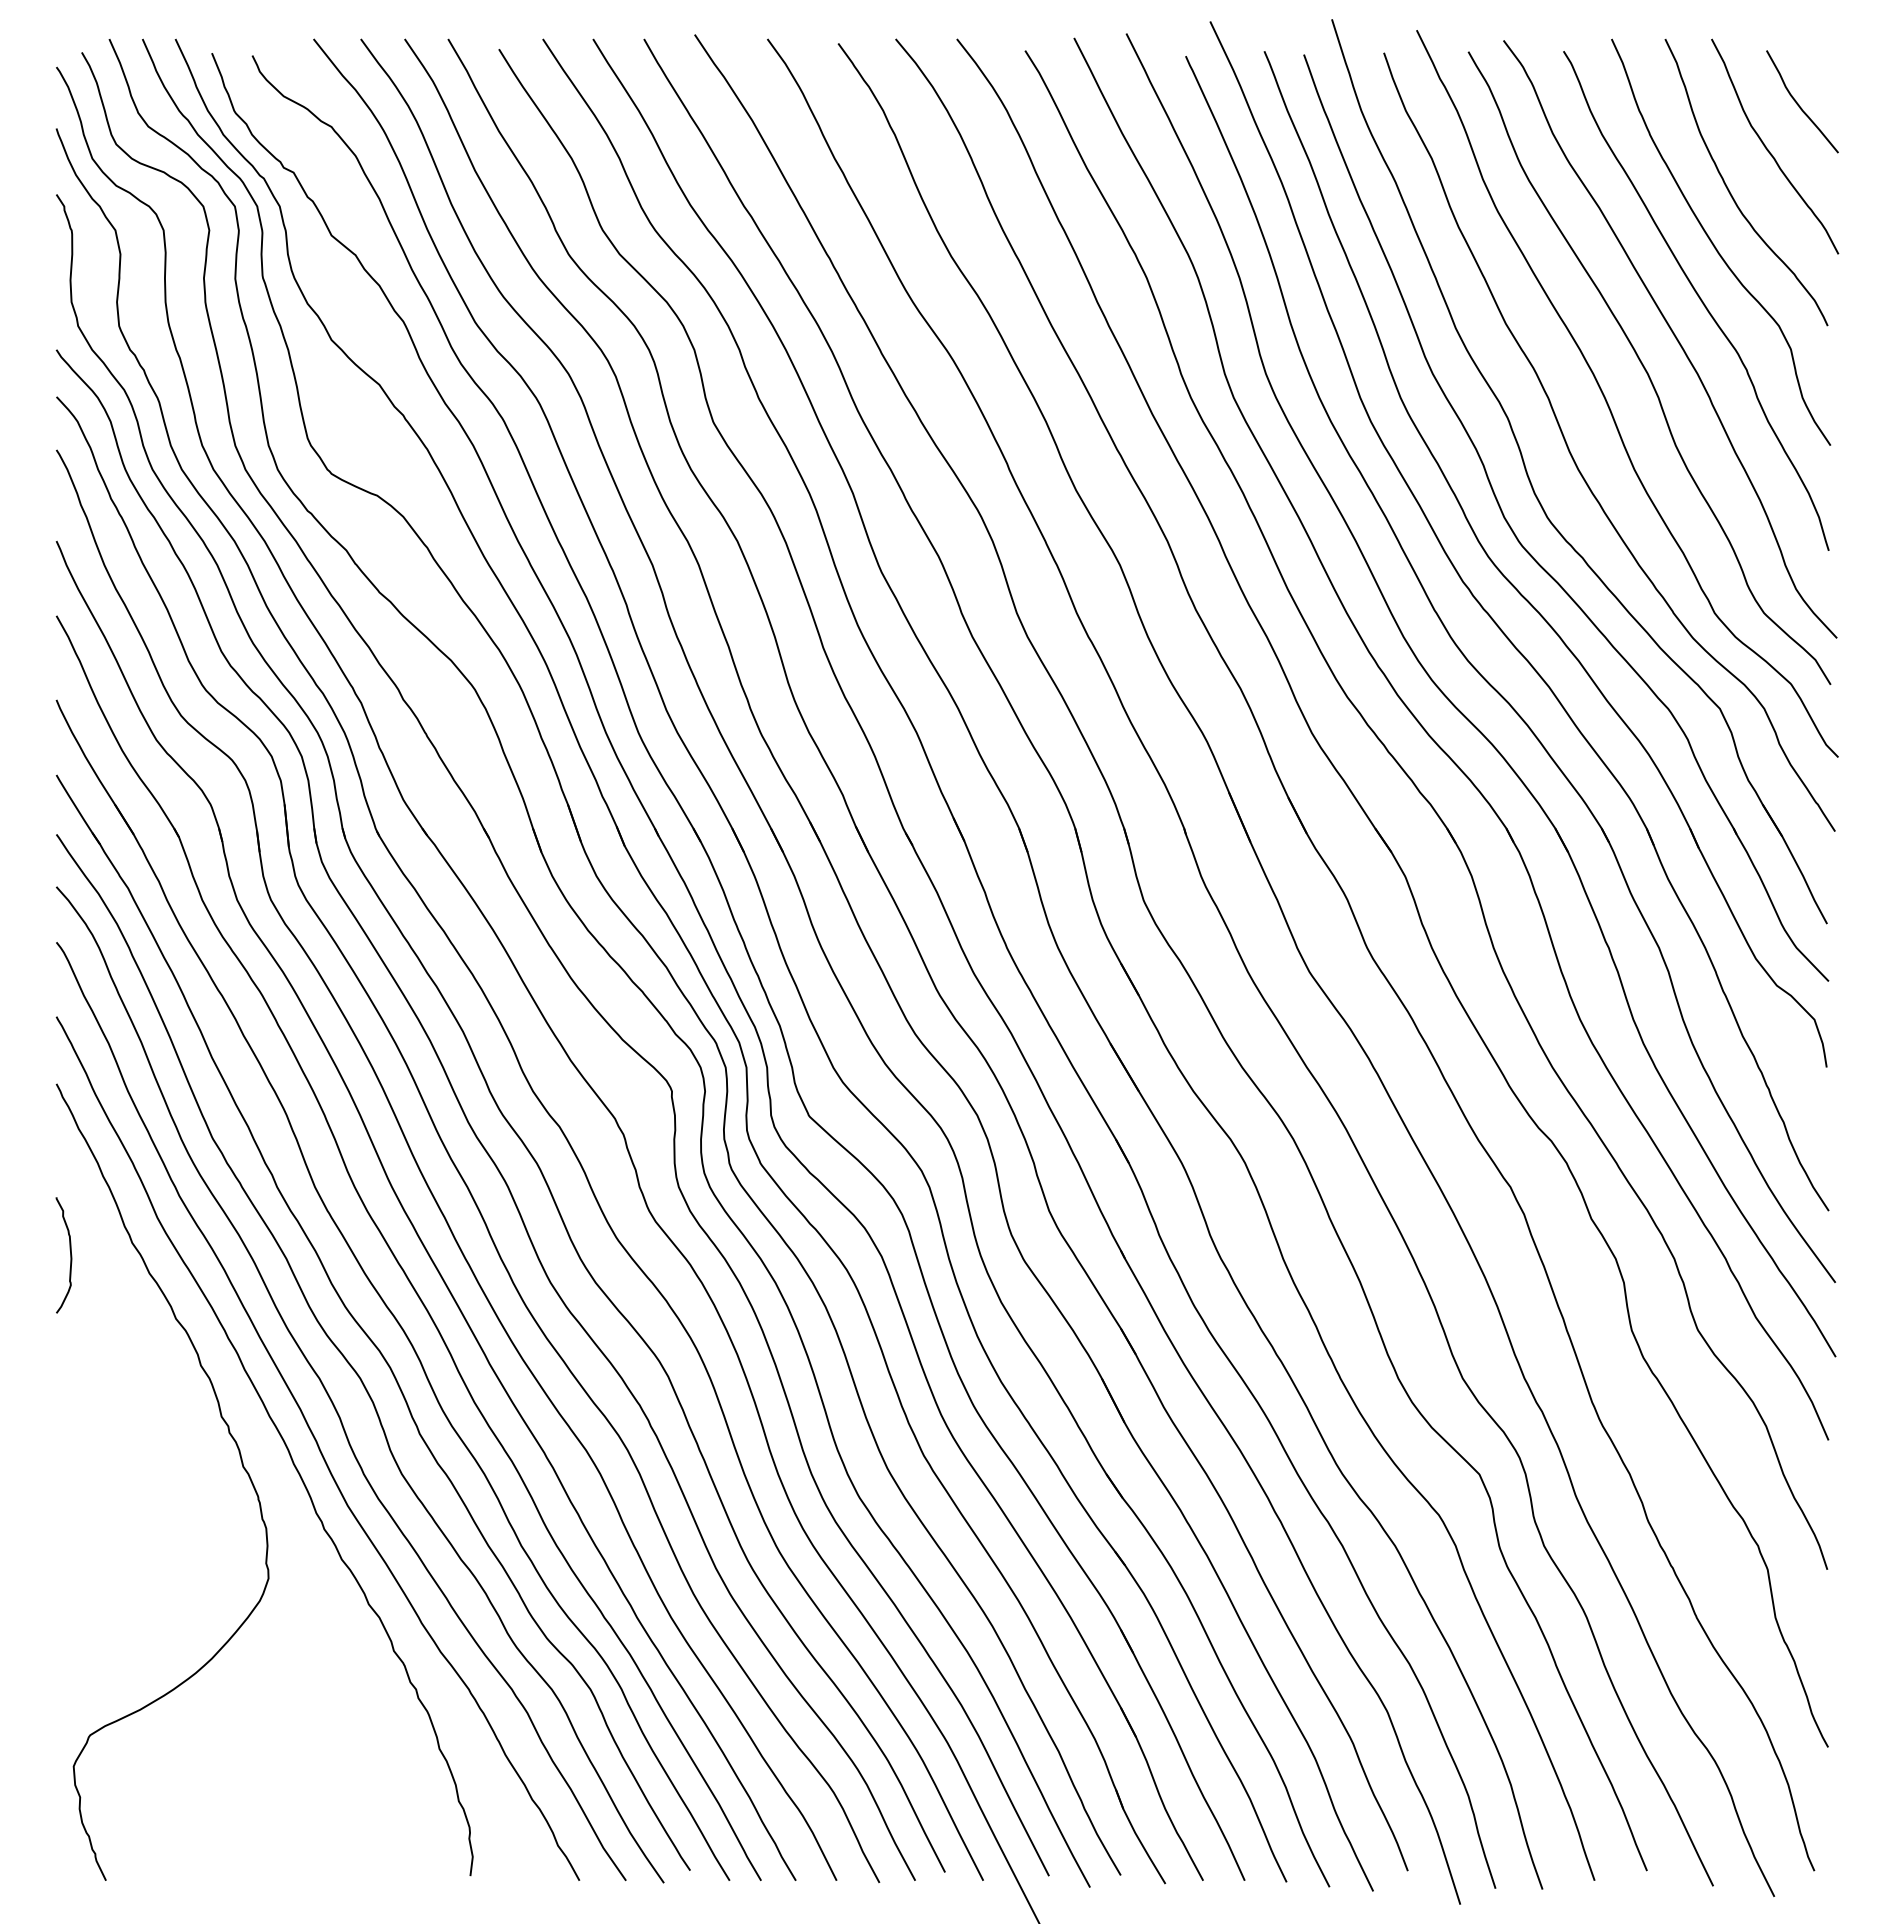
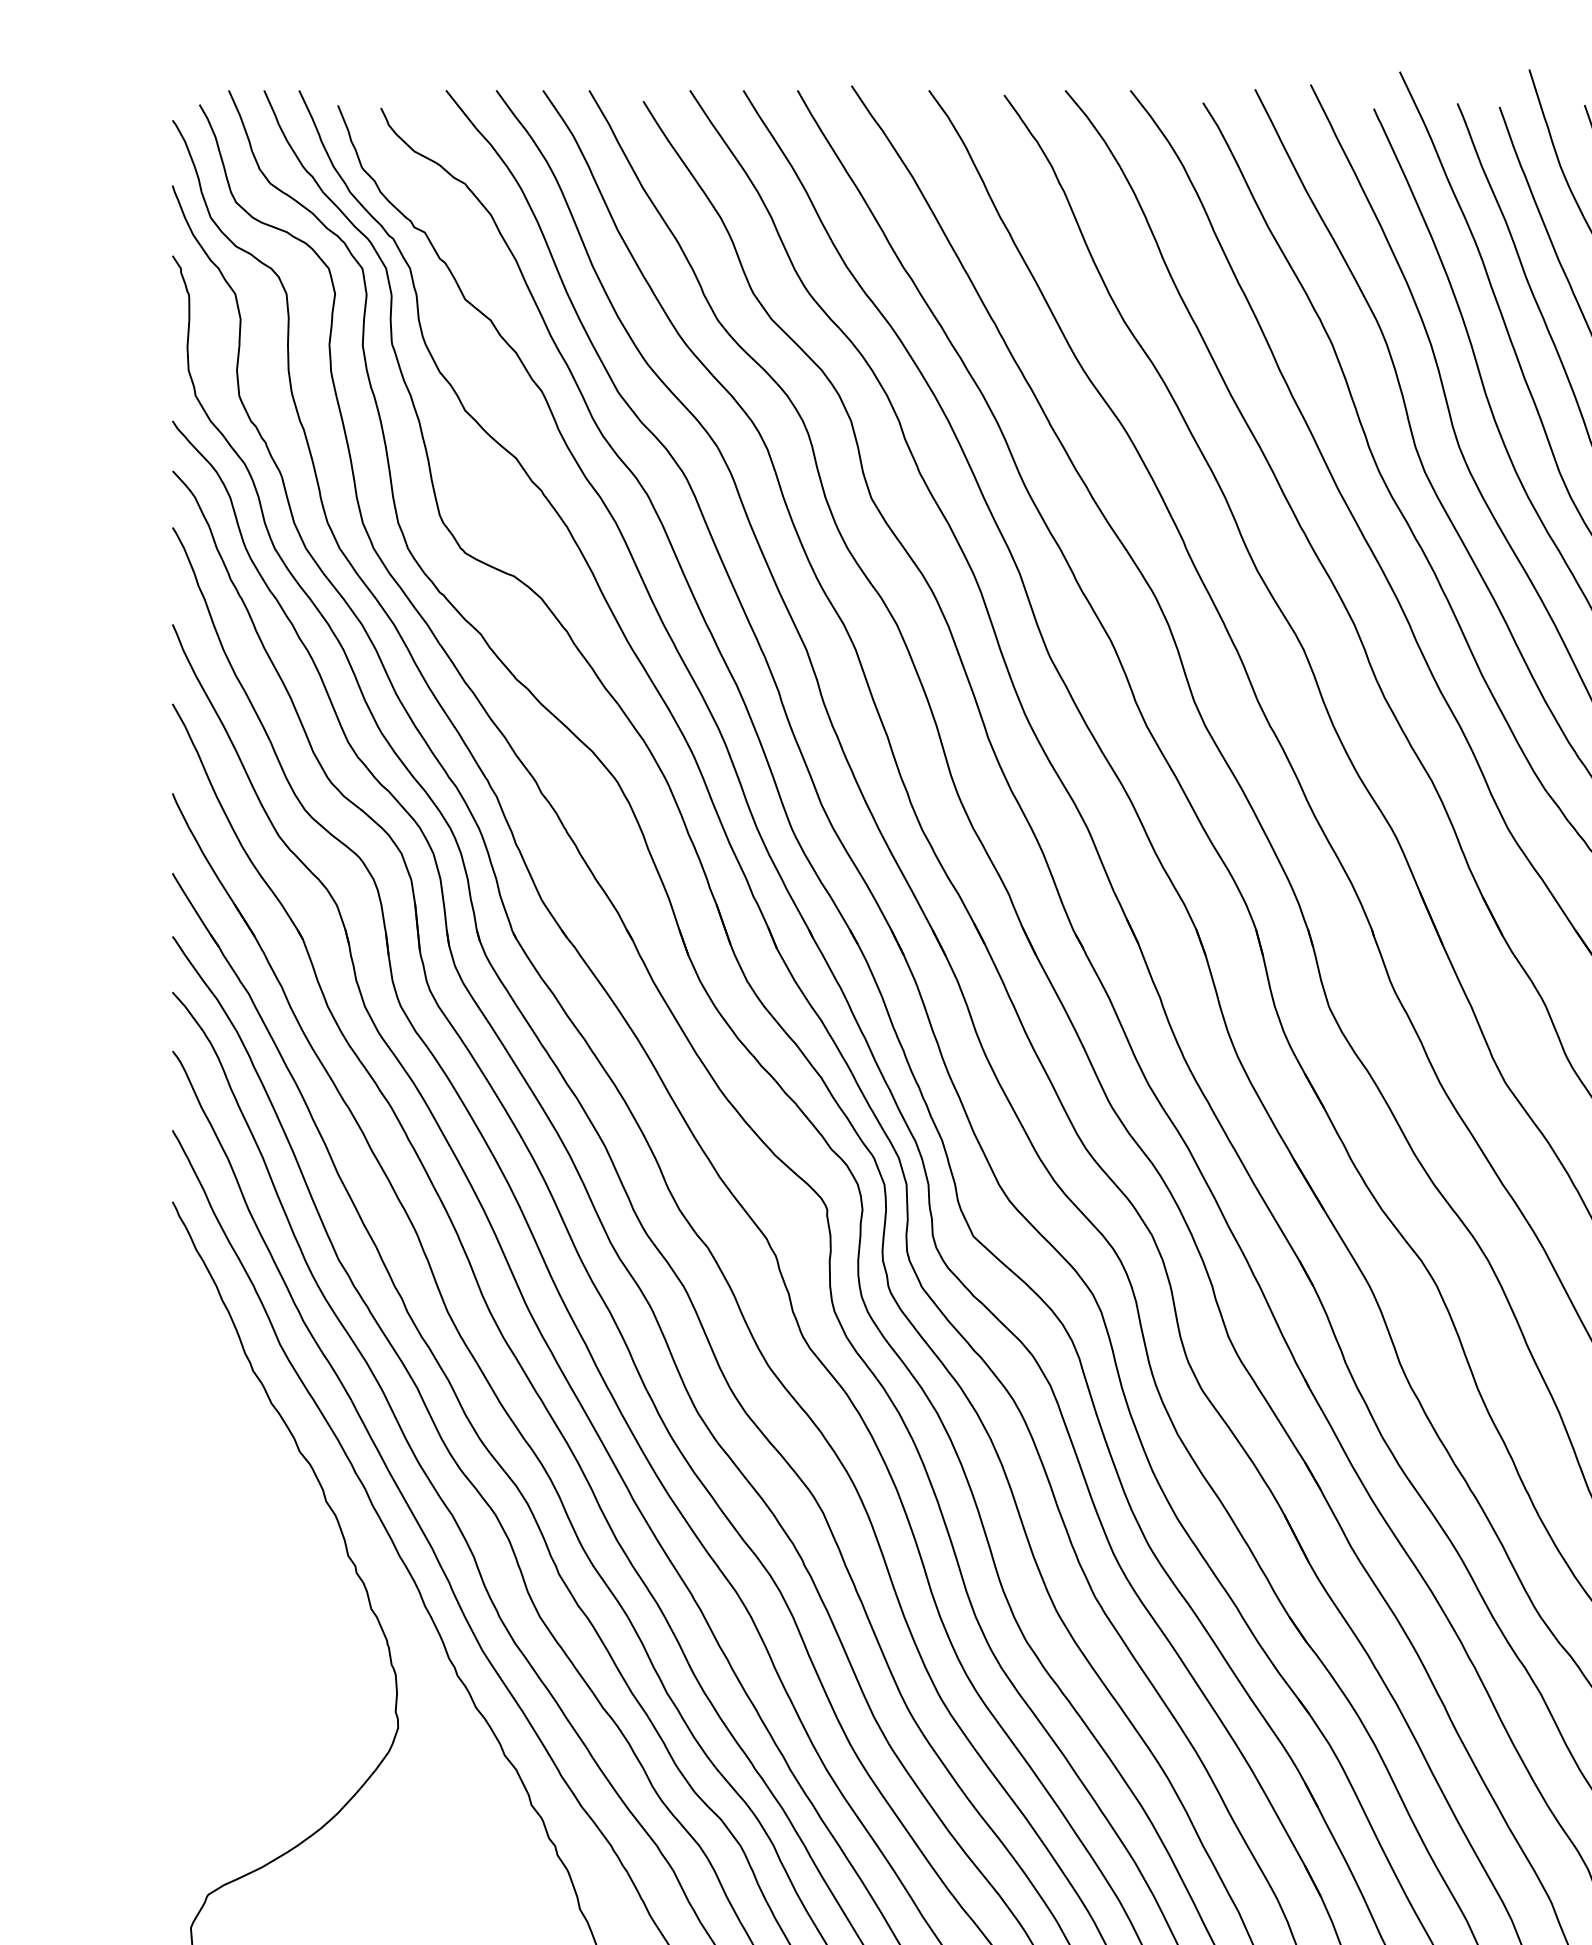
curve: (70, 1255) -> (187, 1384), removed

